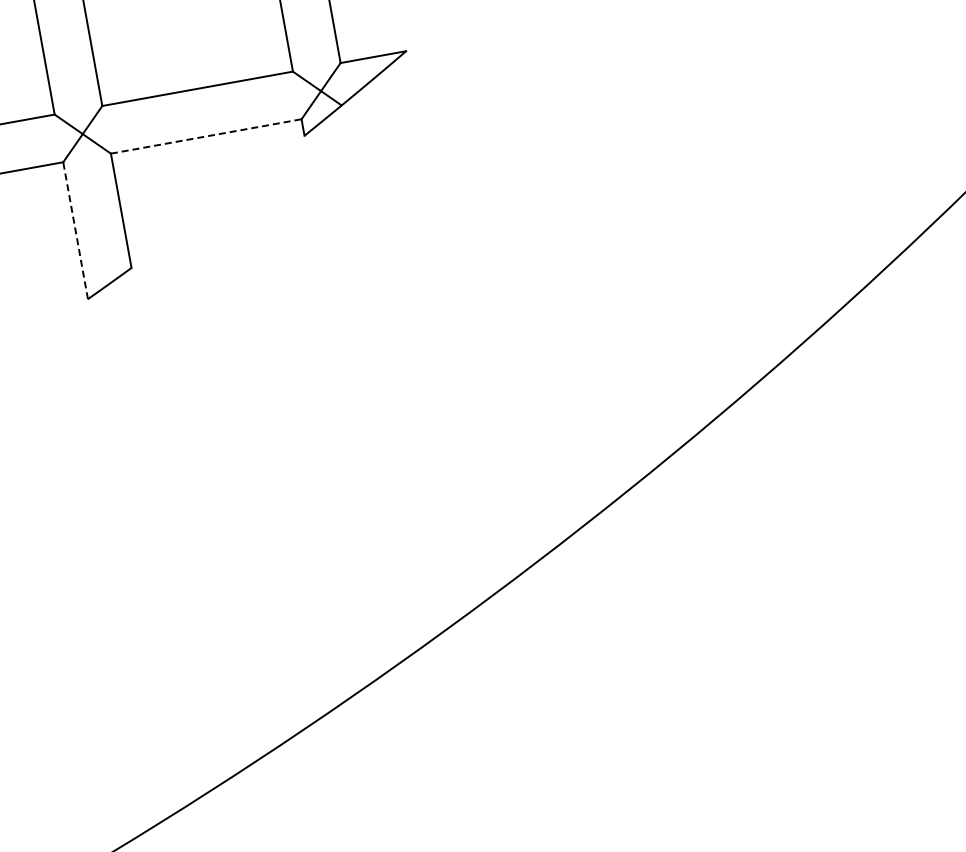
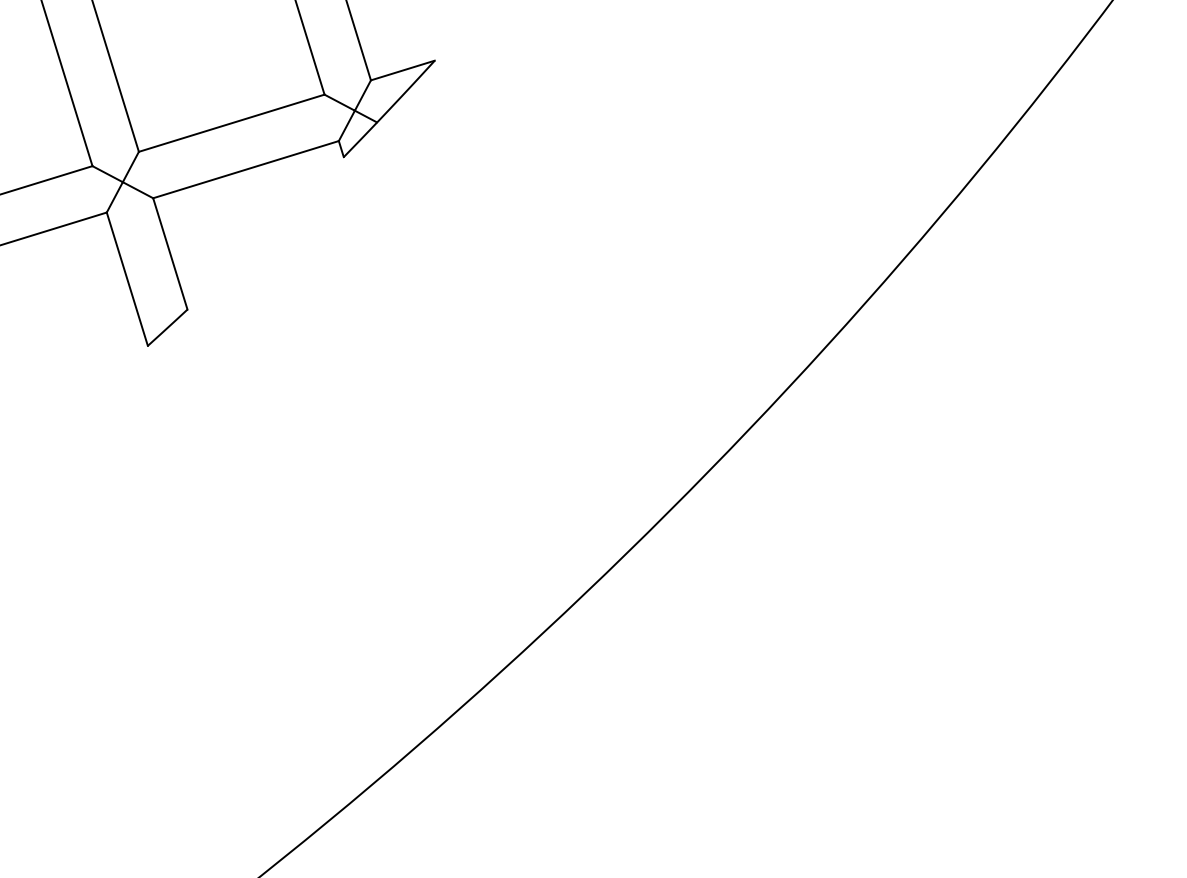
line: (206, 136) -> (246, 169), dashed -> solid
line: (75, 231) -> (127, 279), dashed -> solid

